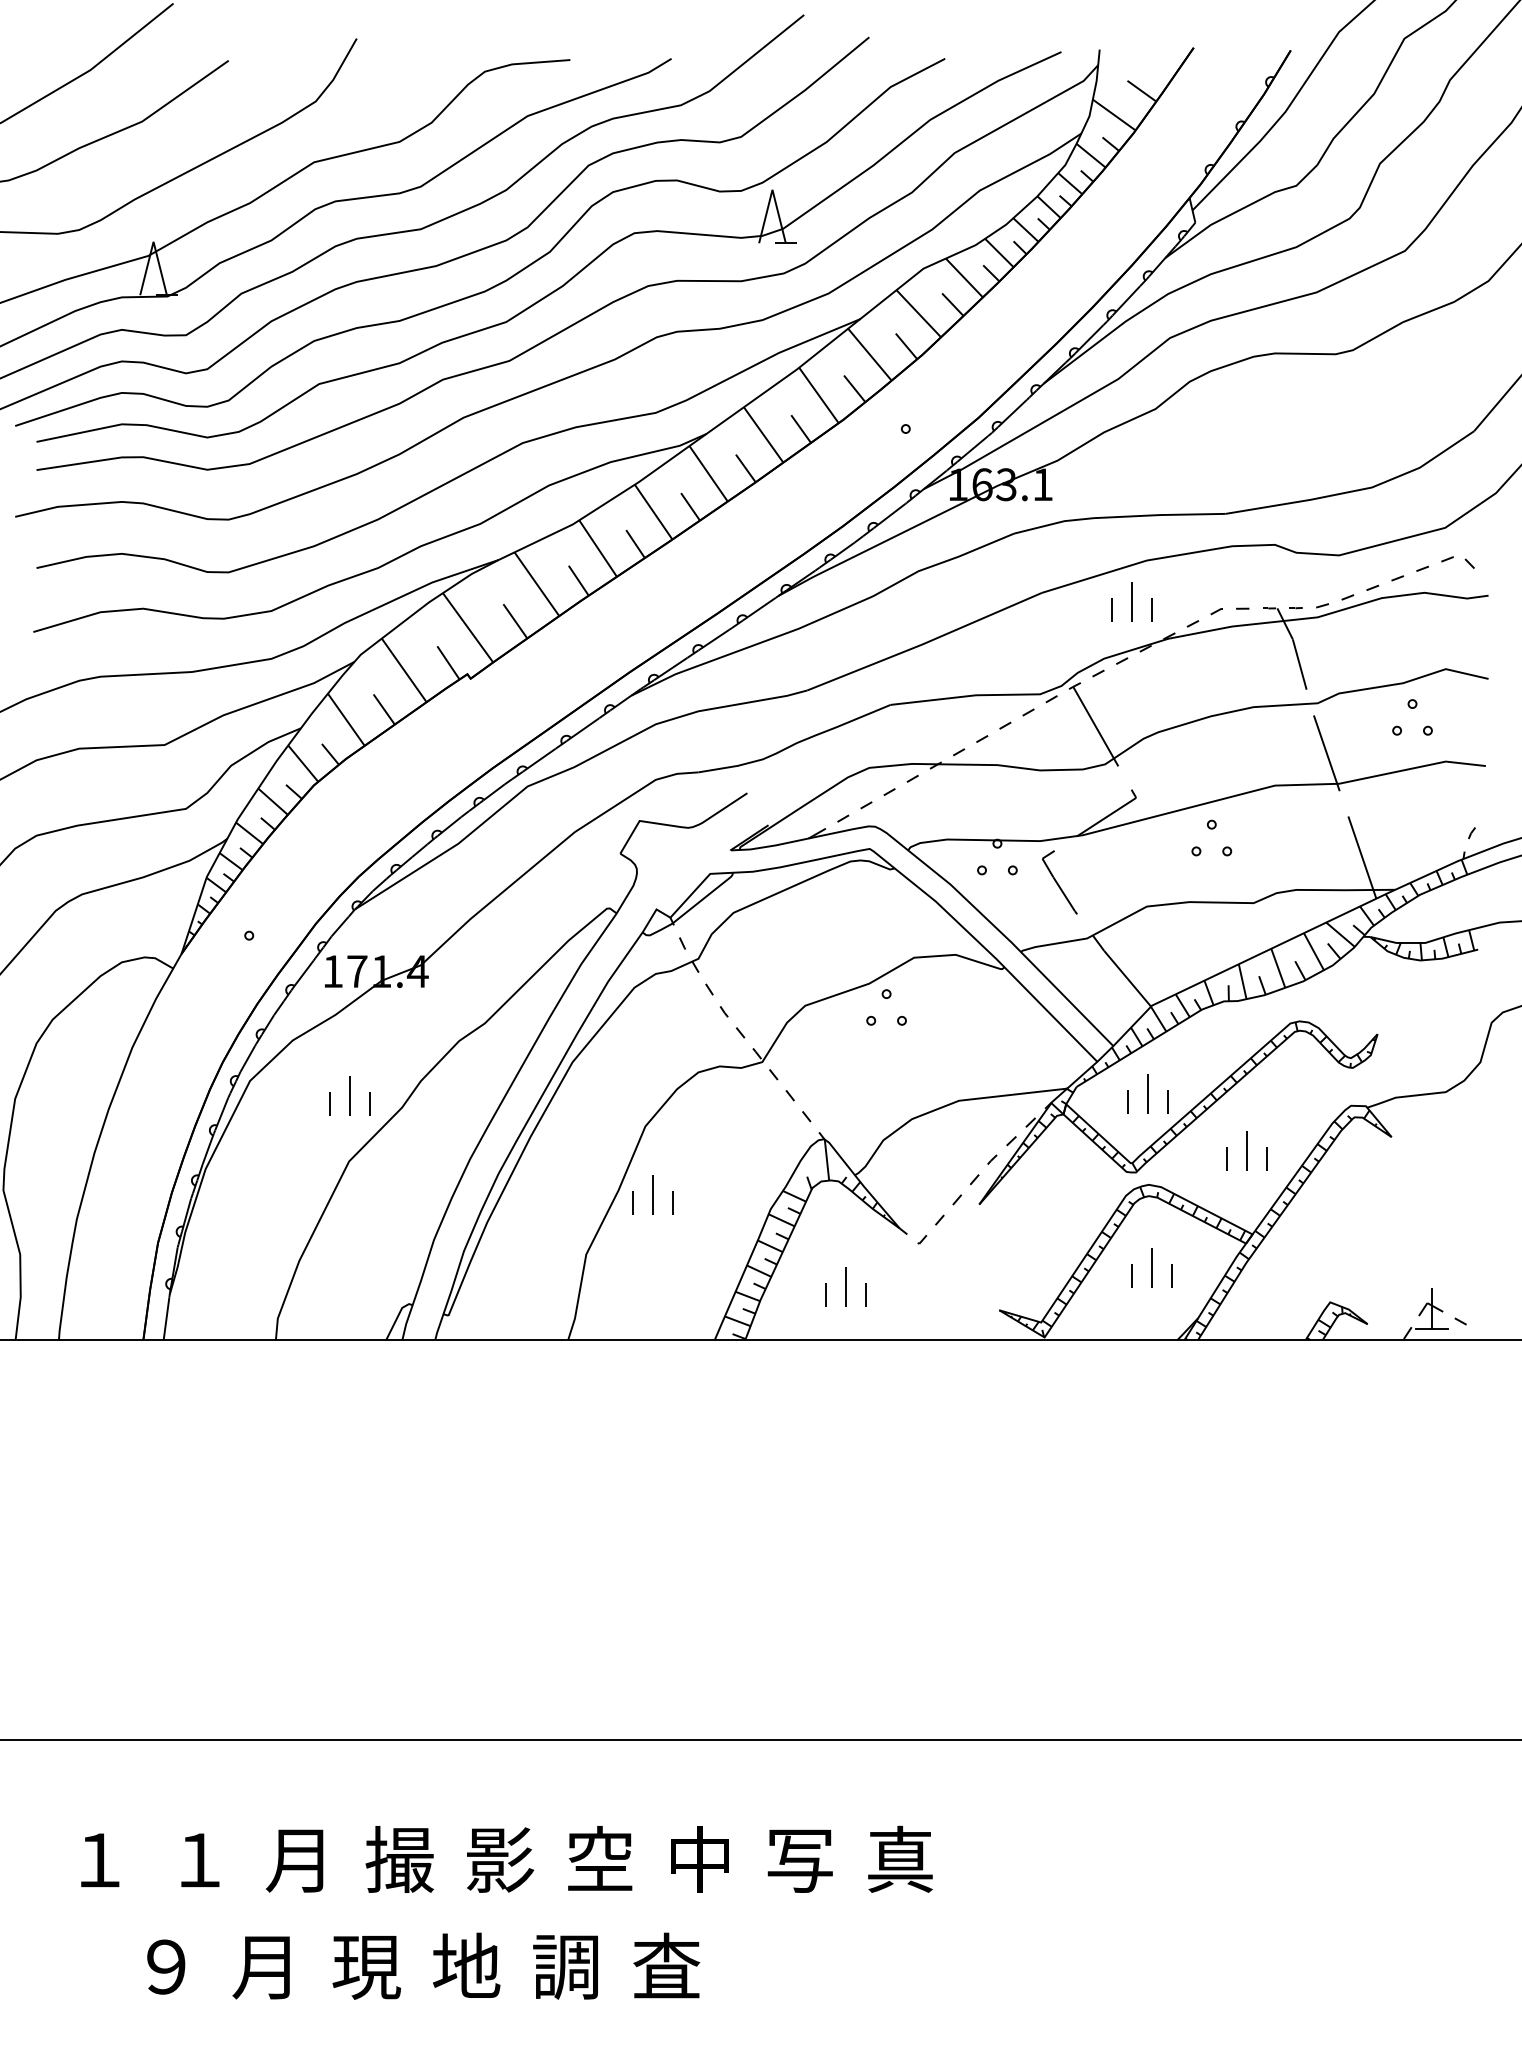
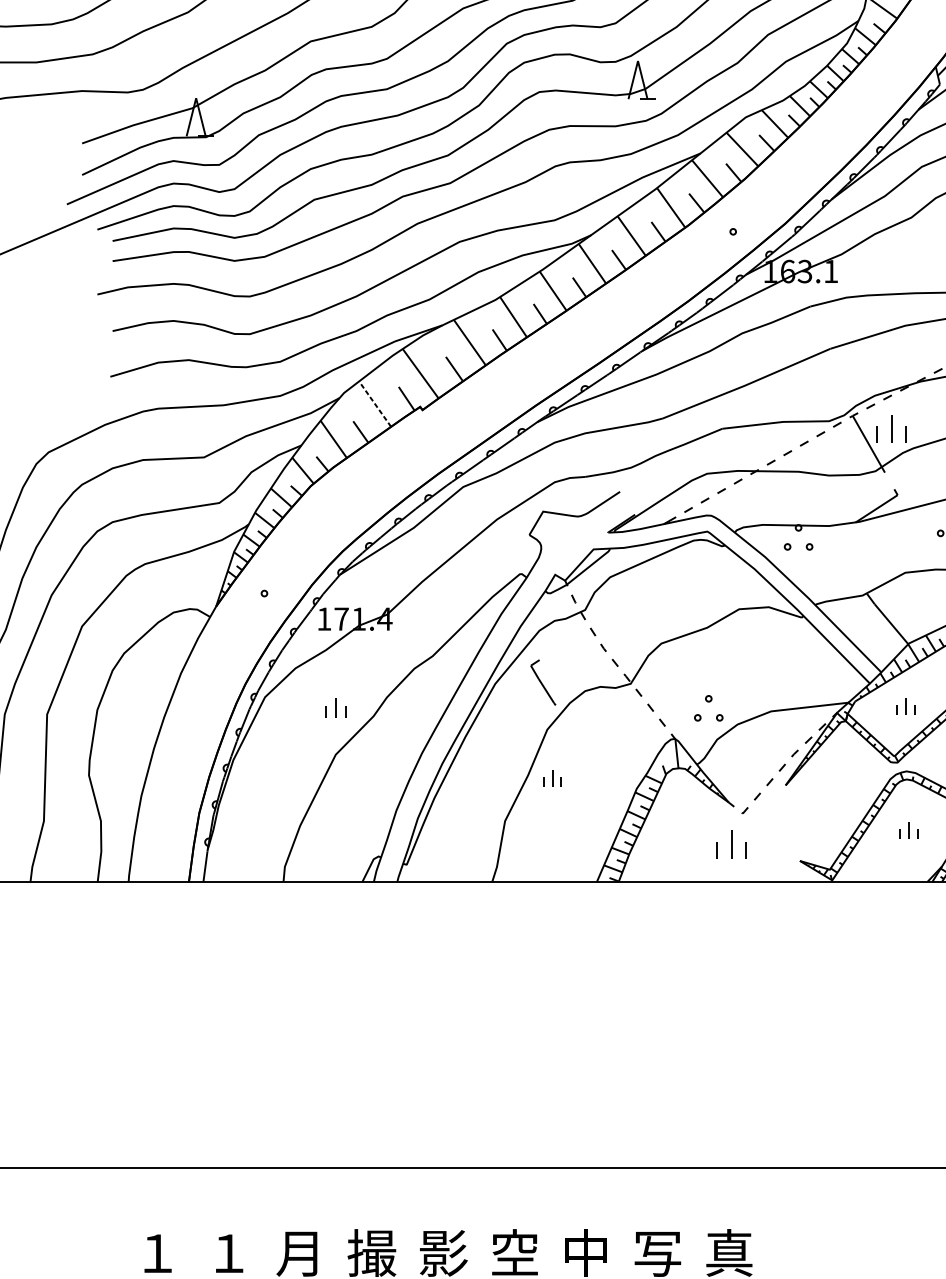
part: (1131, 601) -> (891, 428), moved
line: (404, 670) -> (375, 404), solid -> dashed
part: (1059, 882) -> (543, 682), moved
part: (886, 998) -> (708, 701), moved
part: (1147, 1093) -> (905, 706), size x0.6
part: (349, 1095) -> (336, 707), size x0.7
part: (652, 1194) -> (552, 778), size x0.6
part: (1151, 1267) -> (908, 830), size x0.6
part: (845, 1286) -> (731, 843), moved

